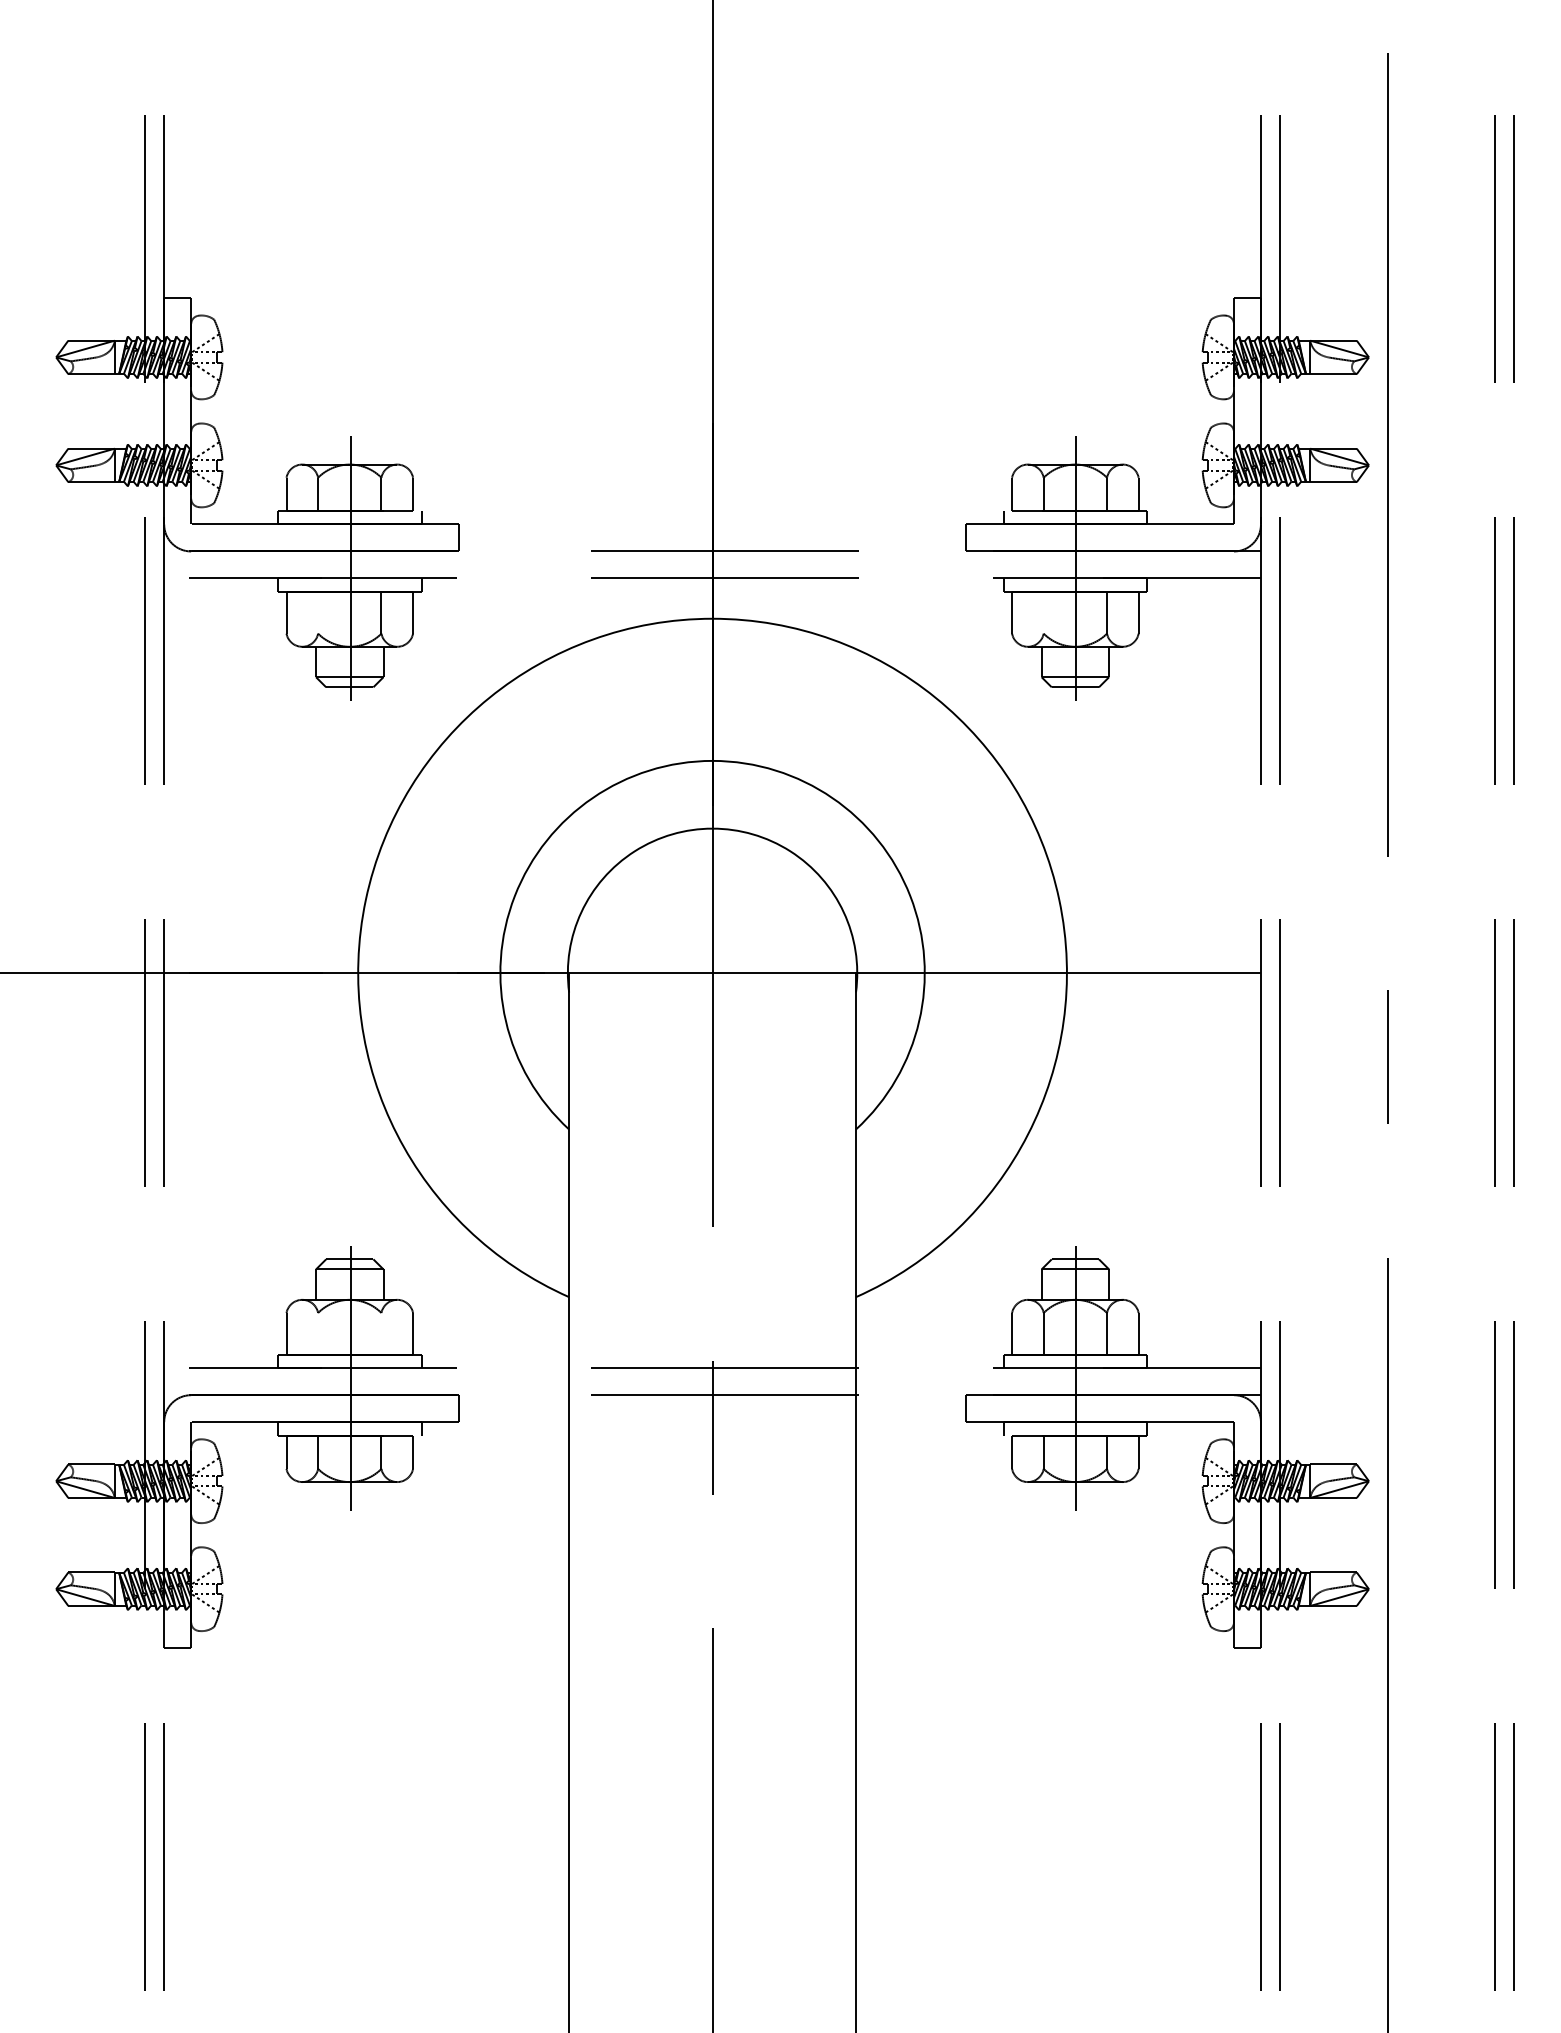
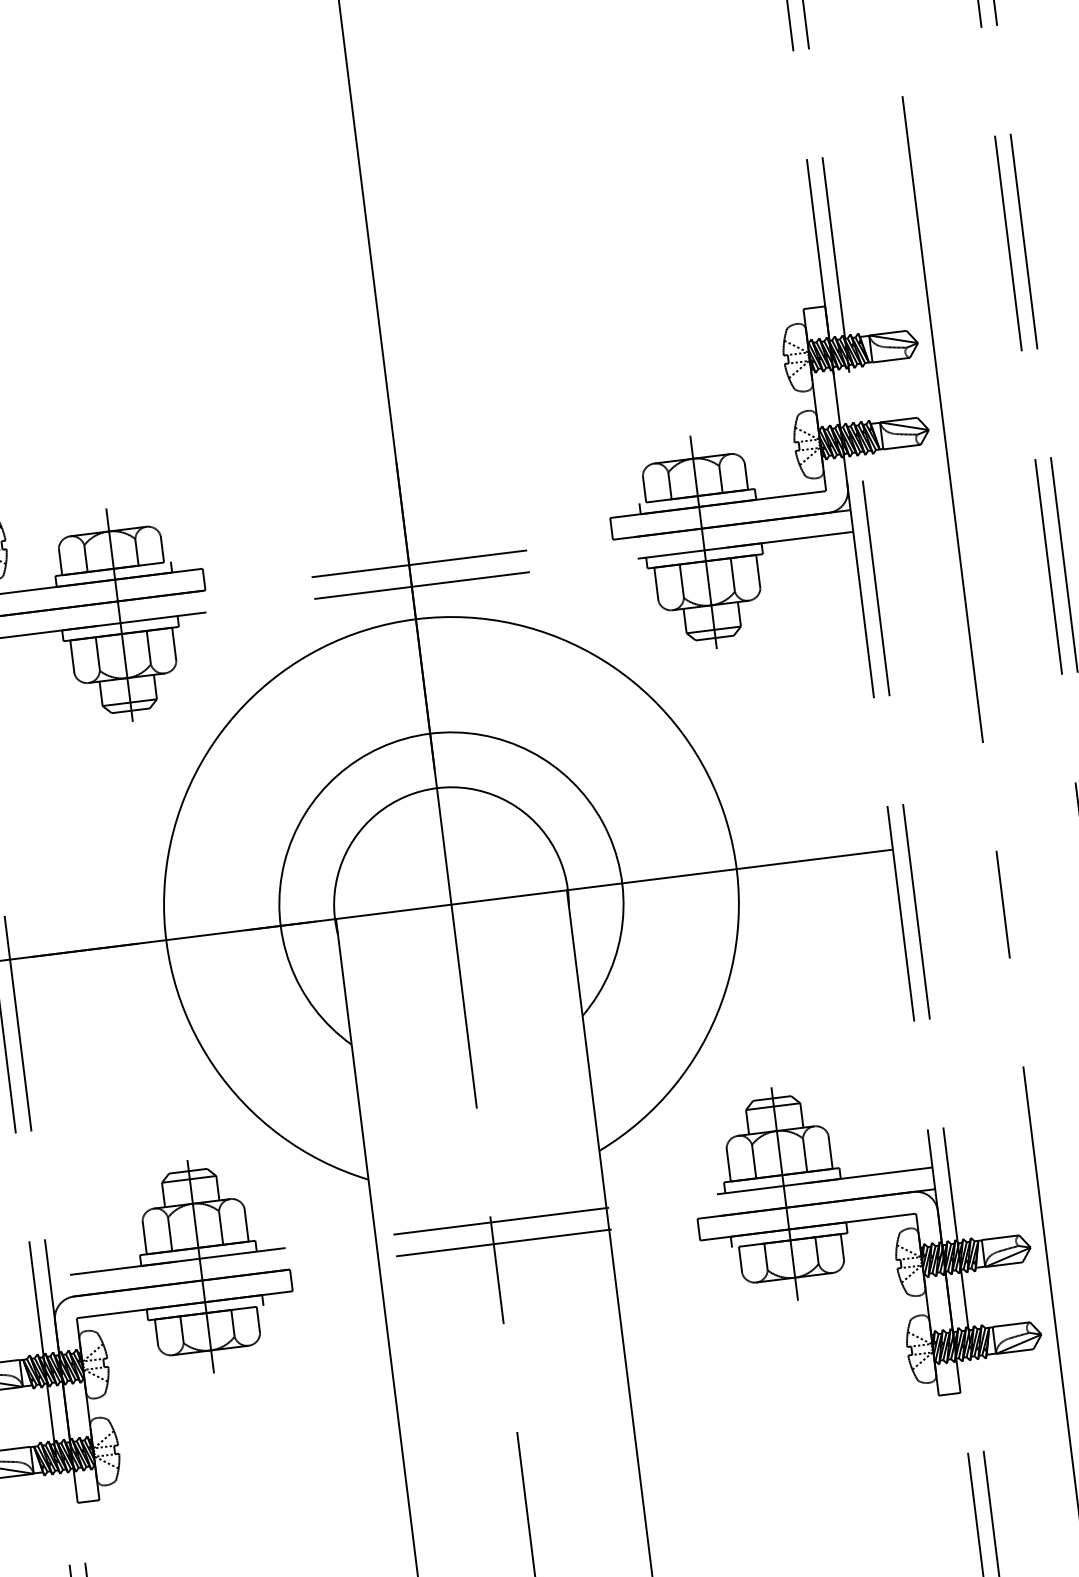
line: (318, 612) -> (98, 653), added
line: (1043, 612) -> (681, 581), added
line: (318, 1333) -> (170, 1234), added
line: (381, 1333) -> (221, 1227), added

